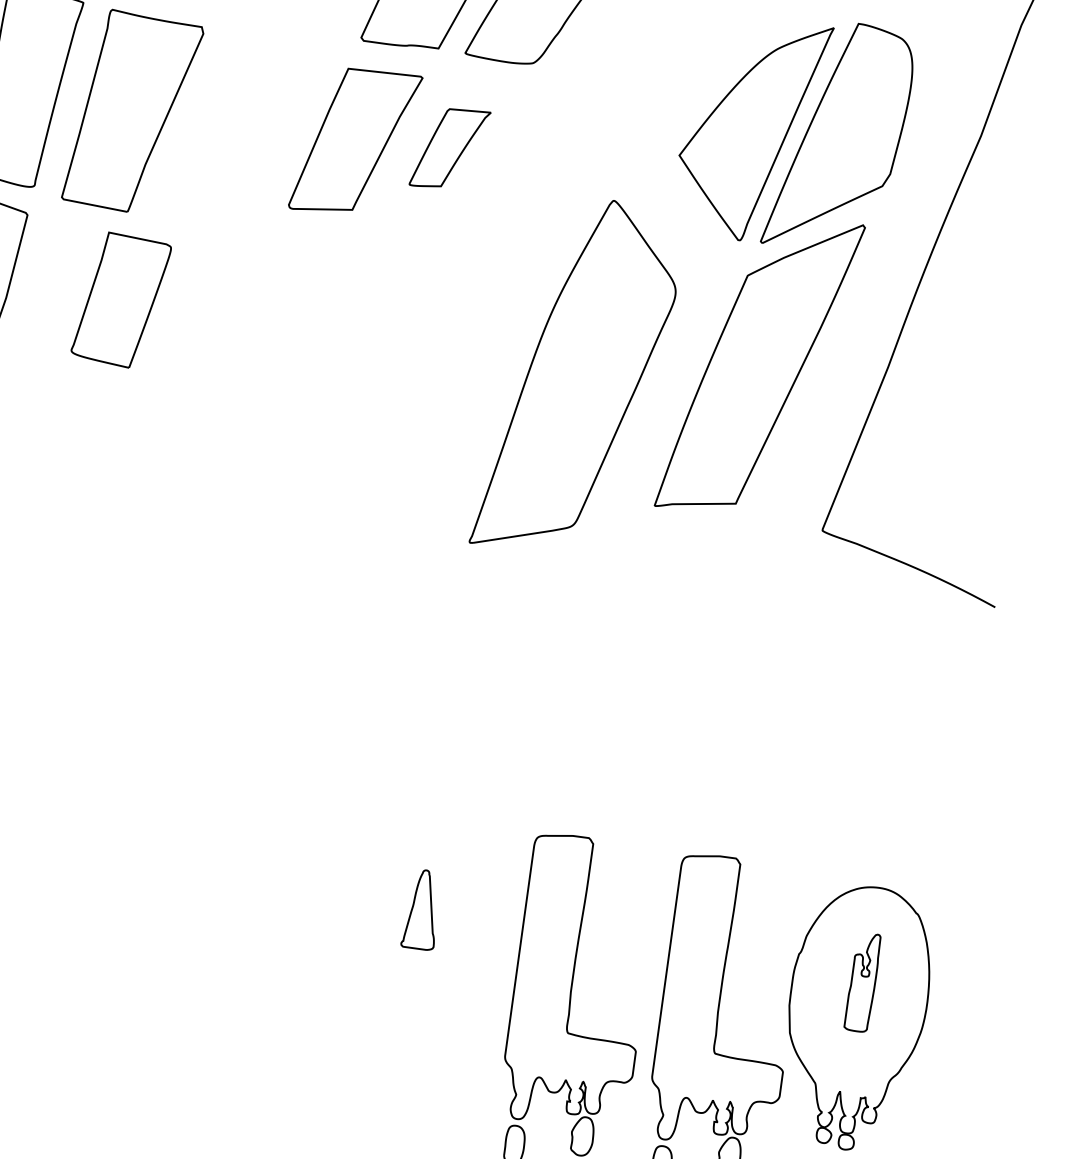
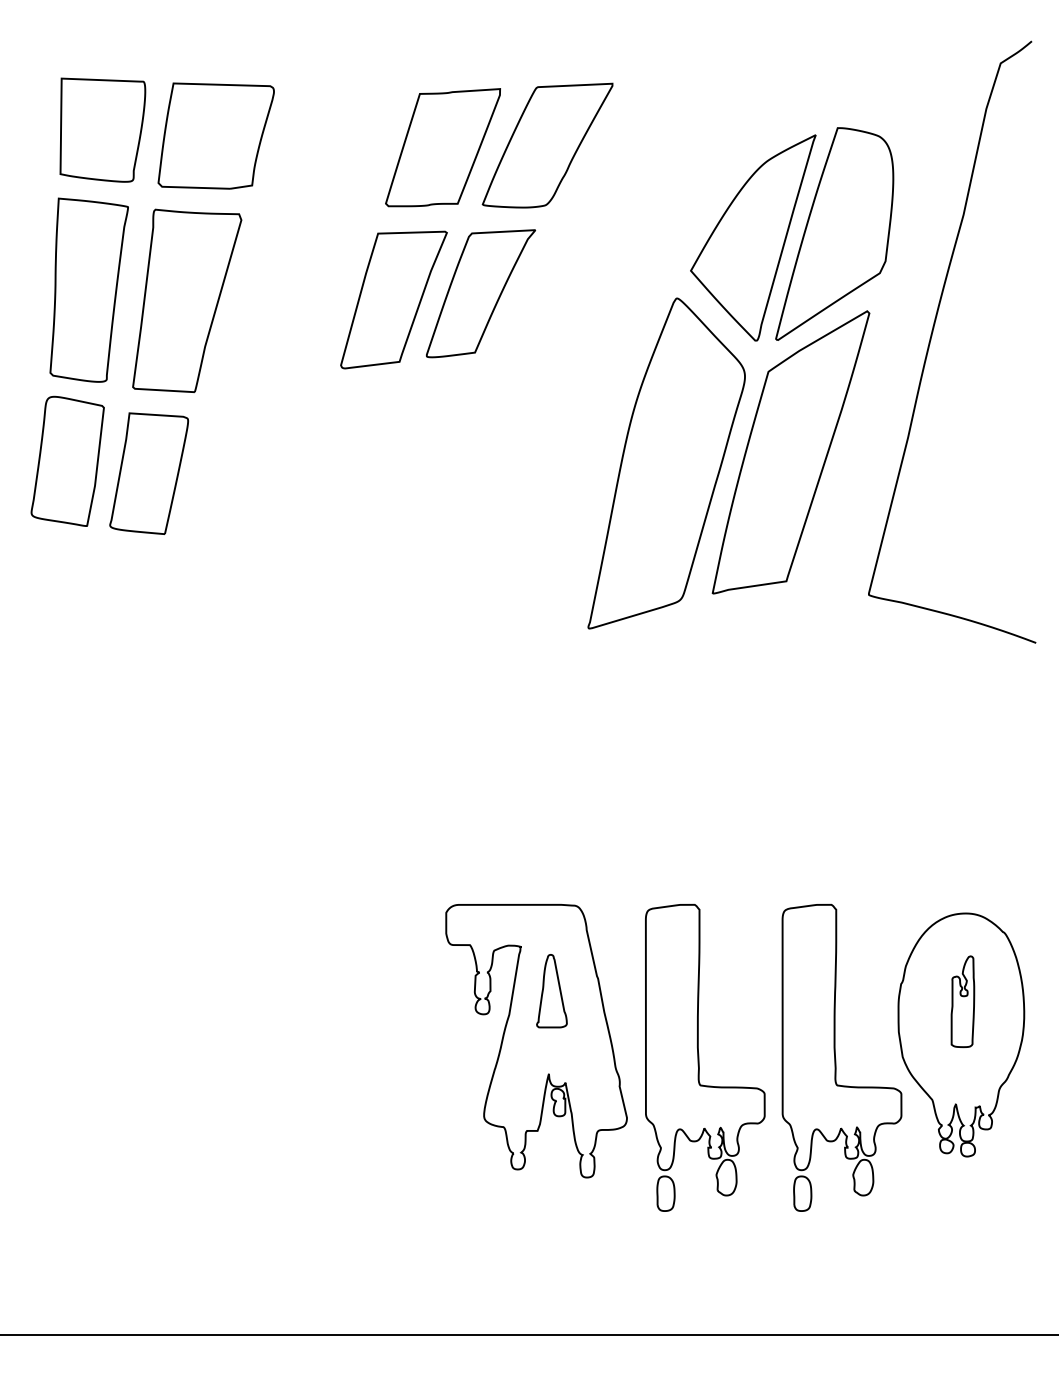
part: (449, 148) -> (480, 293), size x1.67
part: (120, 300) -> (148, 473), moved
part: (578, 376) -> (666, 463), moved
part: (398, 961) -> (536, 1041), added

